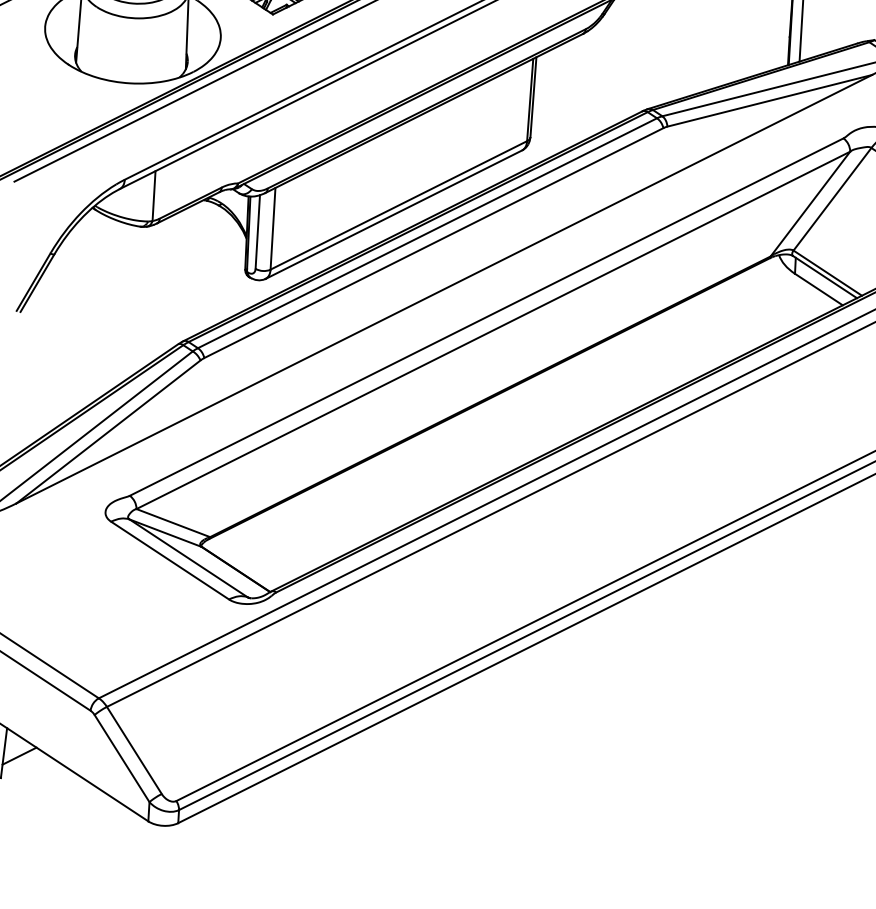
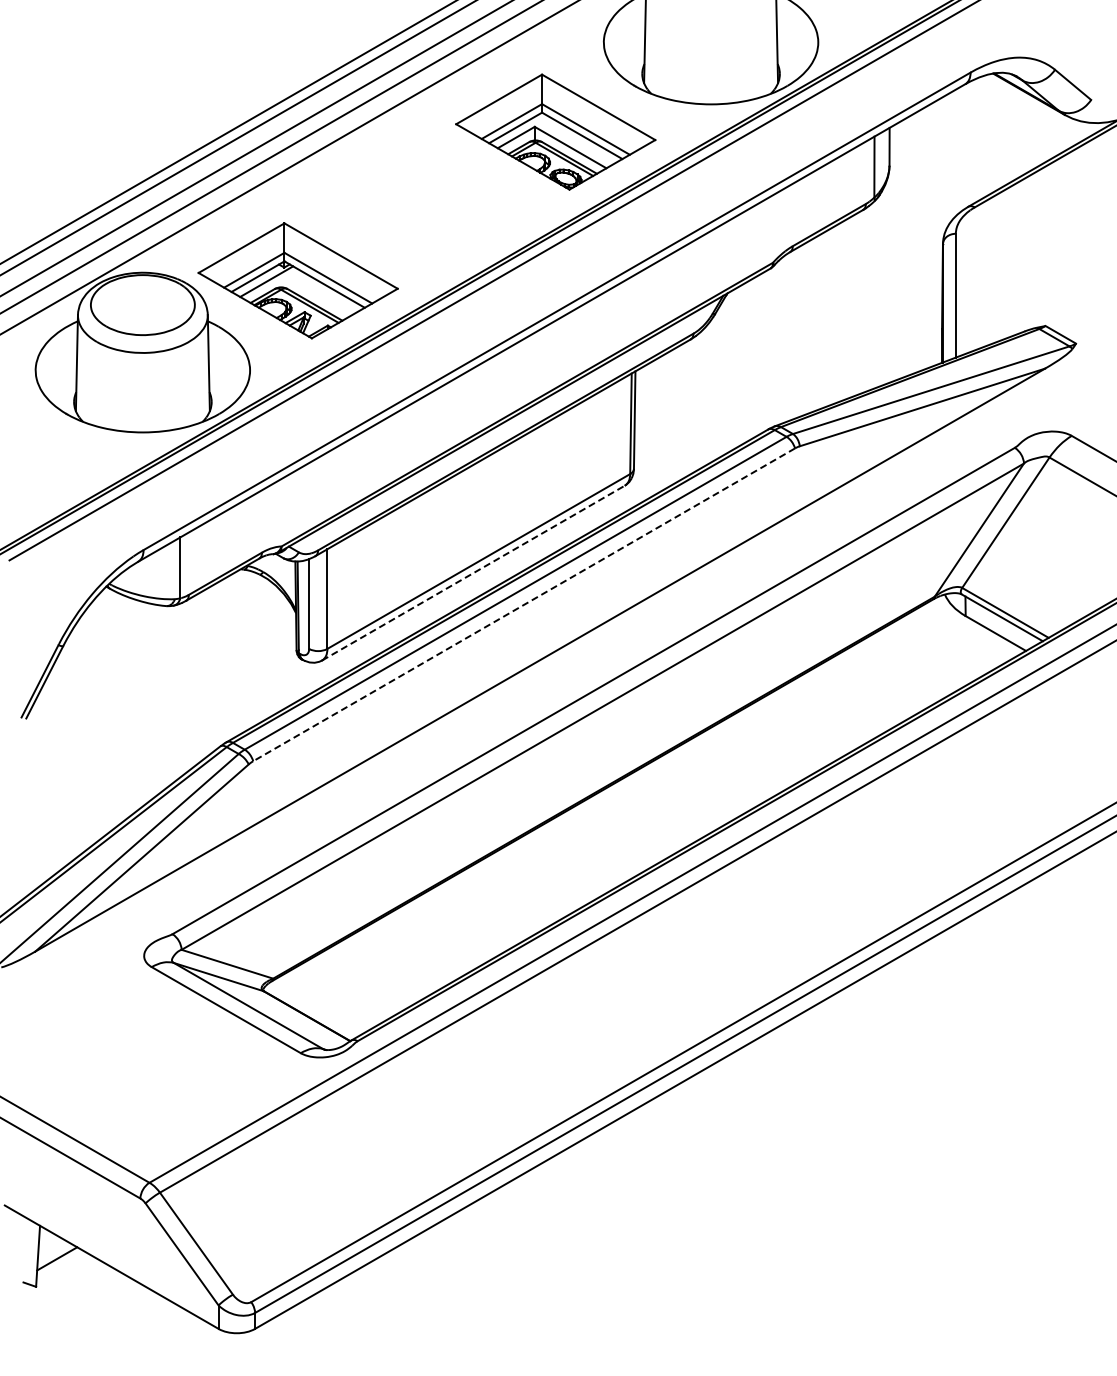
line: (393, 214) -> (473, 573), solid -> dashed
line: (434, 242) -> (524, 604), solid -> dashed

